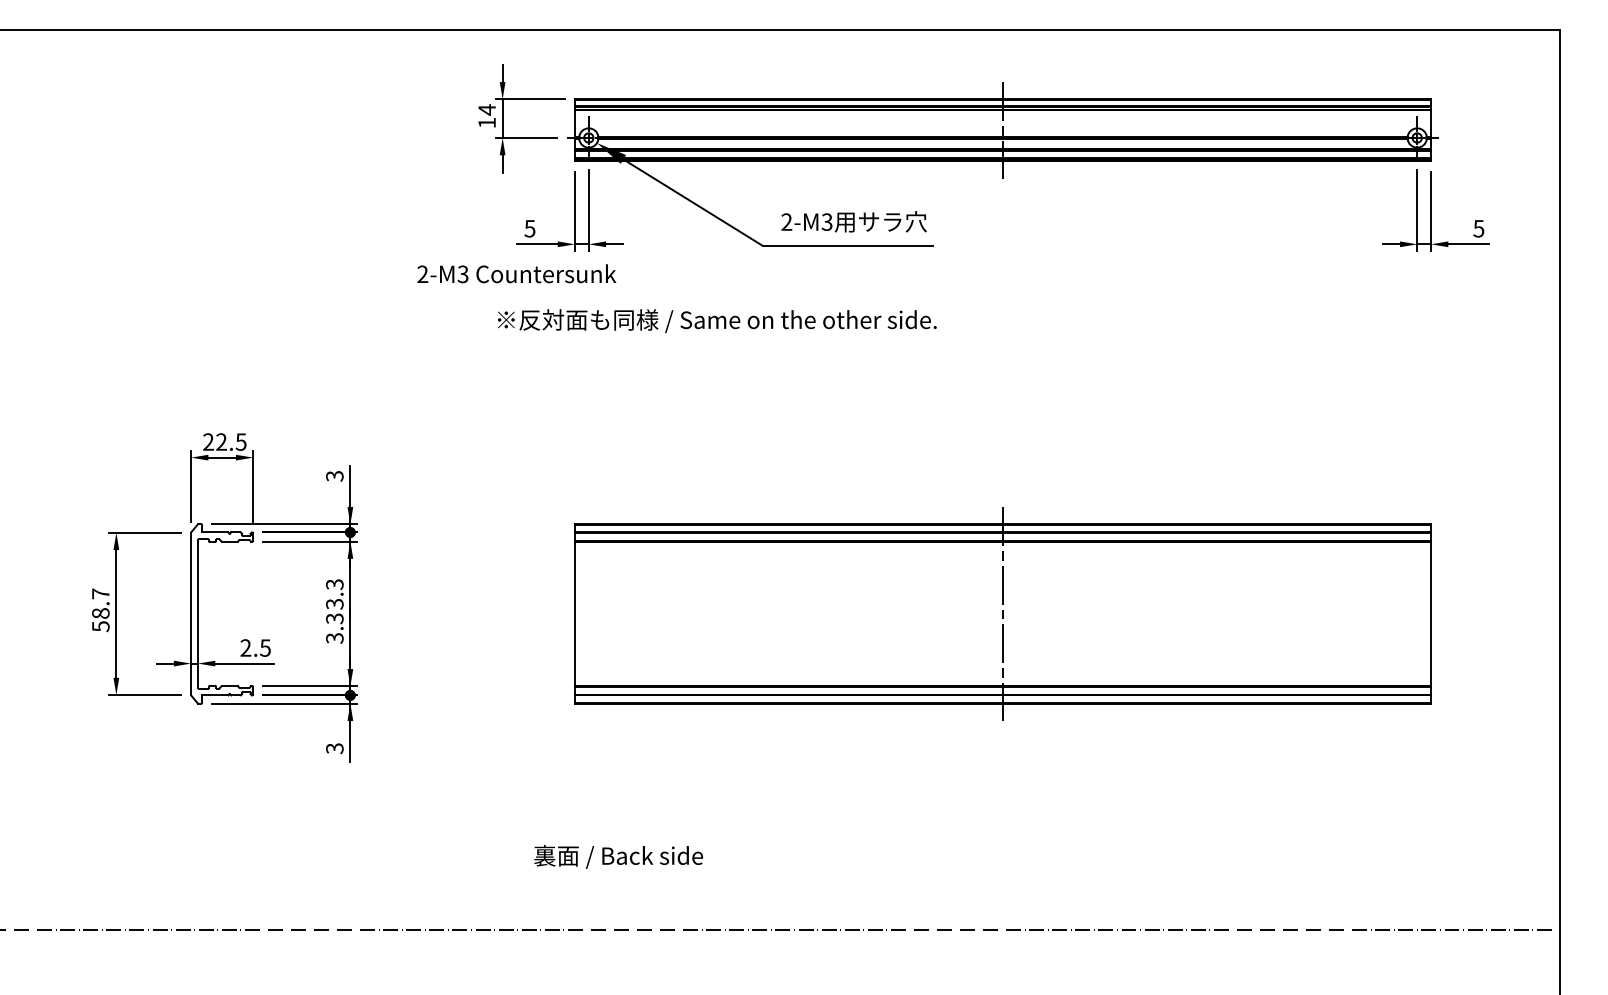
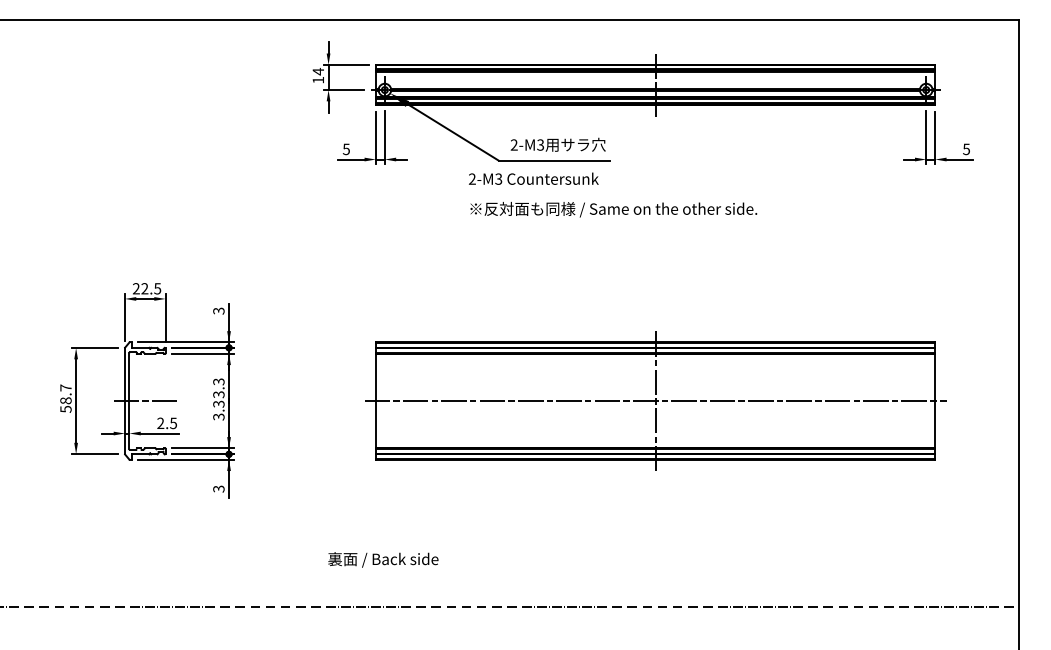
text: (516, 273) -> (533, 178), moved
text: (716, 320) -> (613, 209), moved
line: (220, 614) -> (144, 401), added
line: (1002, 614) -> (655, 401), added
text: (618, 856) -> (383, 559), moved

